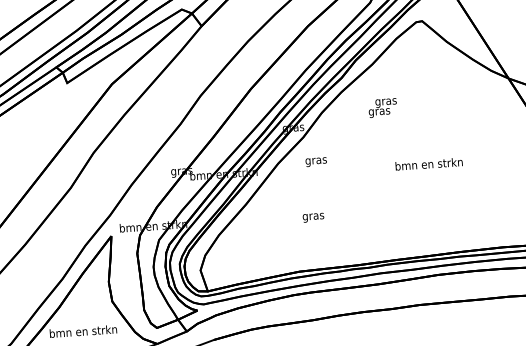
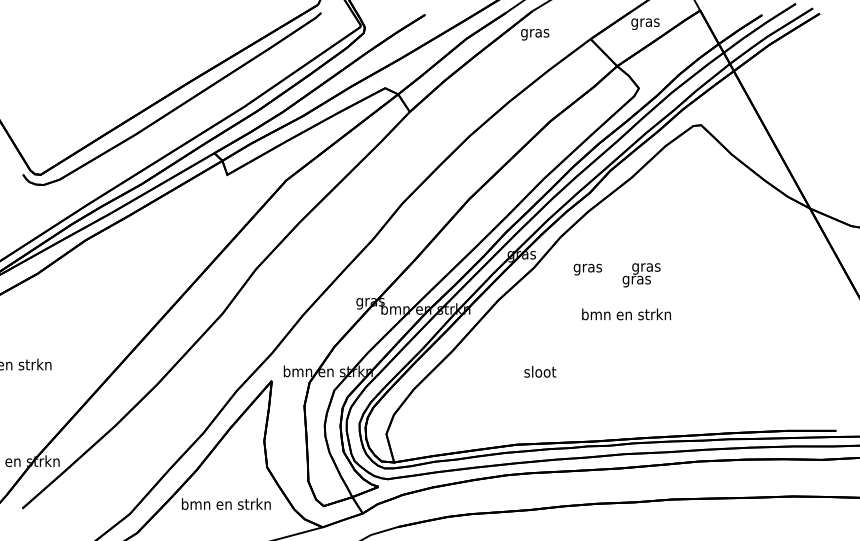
text: (382, 108) -> (641, 275), moved
text: (316, 162) -> (587, 269), moved
text: (429, 164) -> (626, 314), moved
text: (313, 216) -> (540, 373), gras -> sloot

